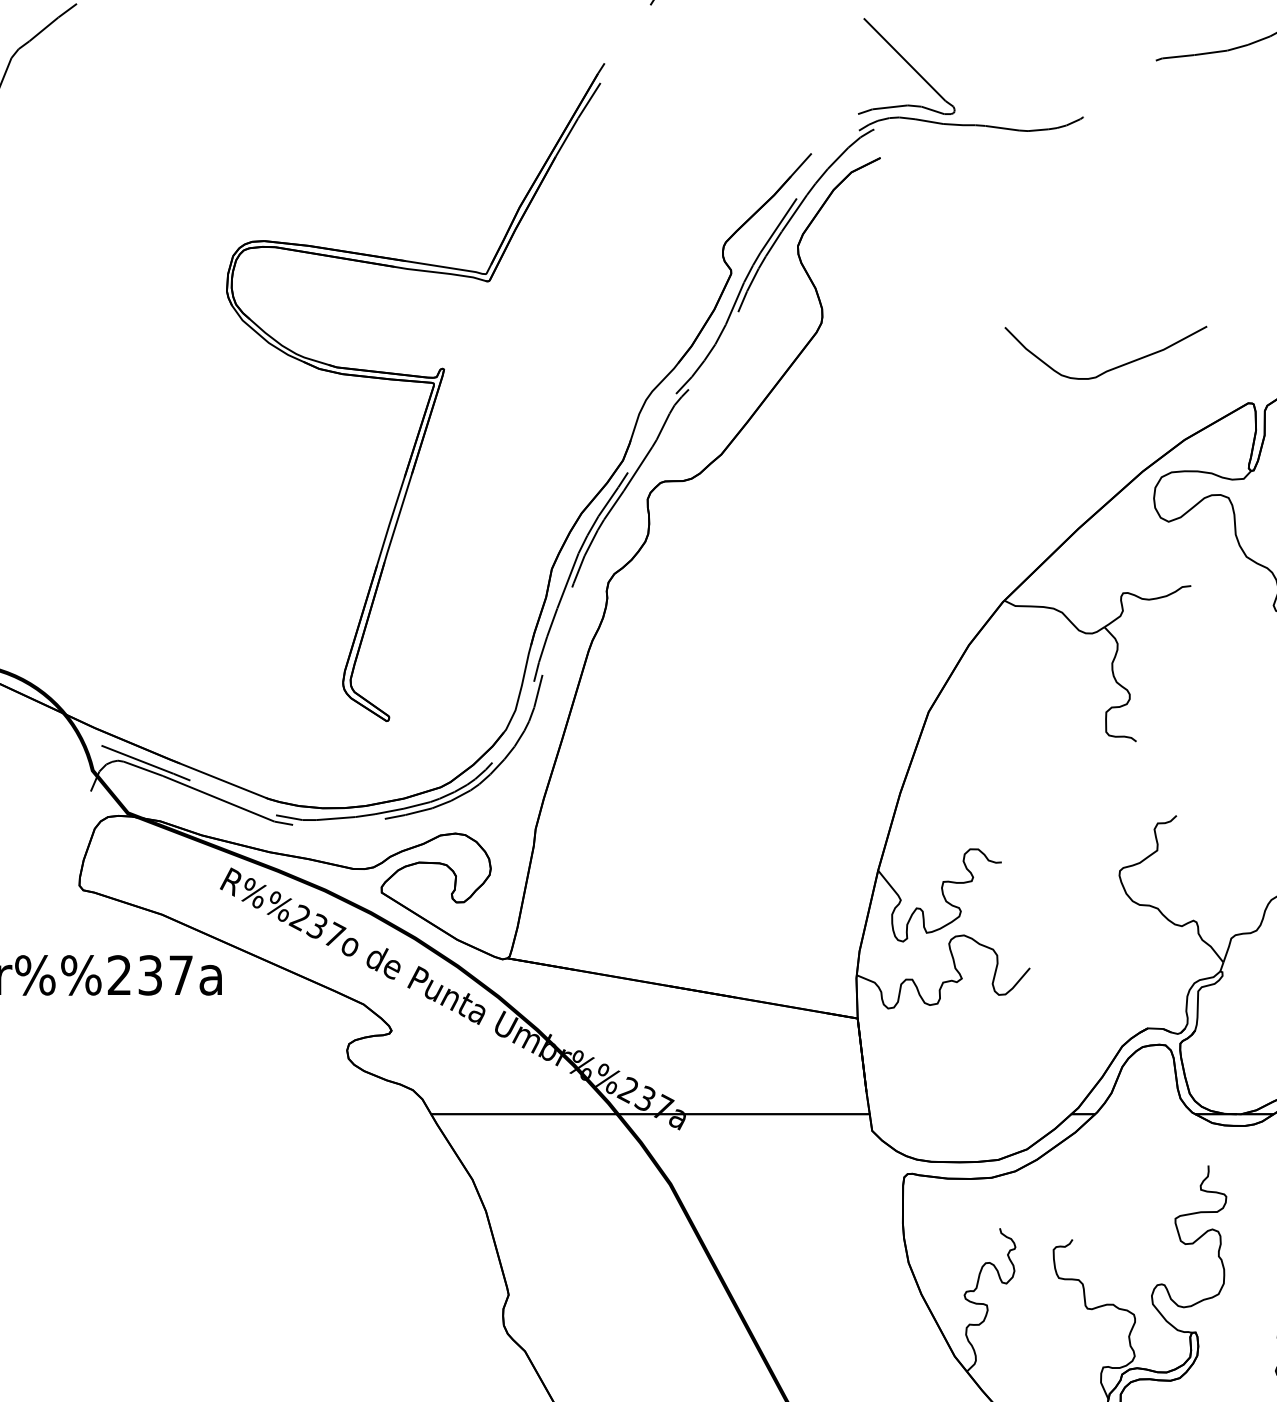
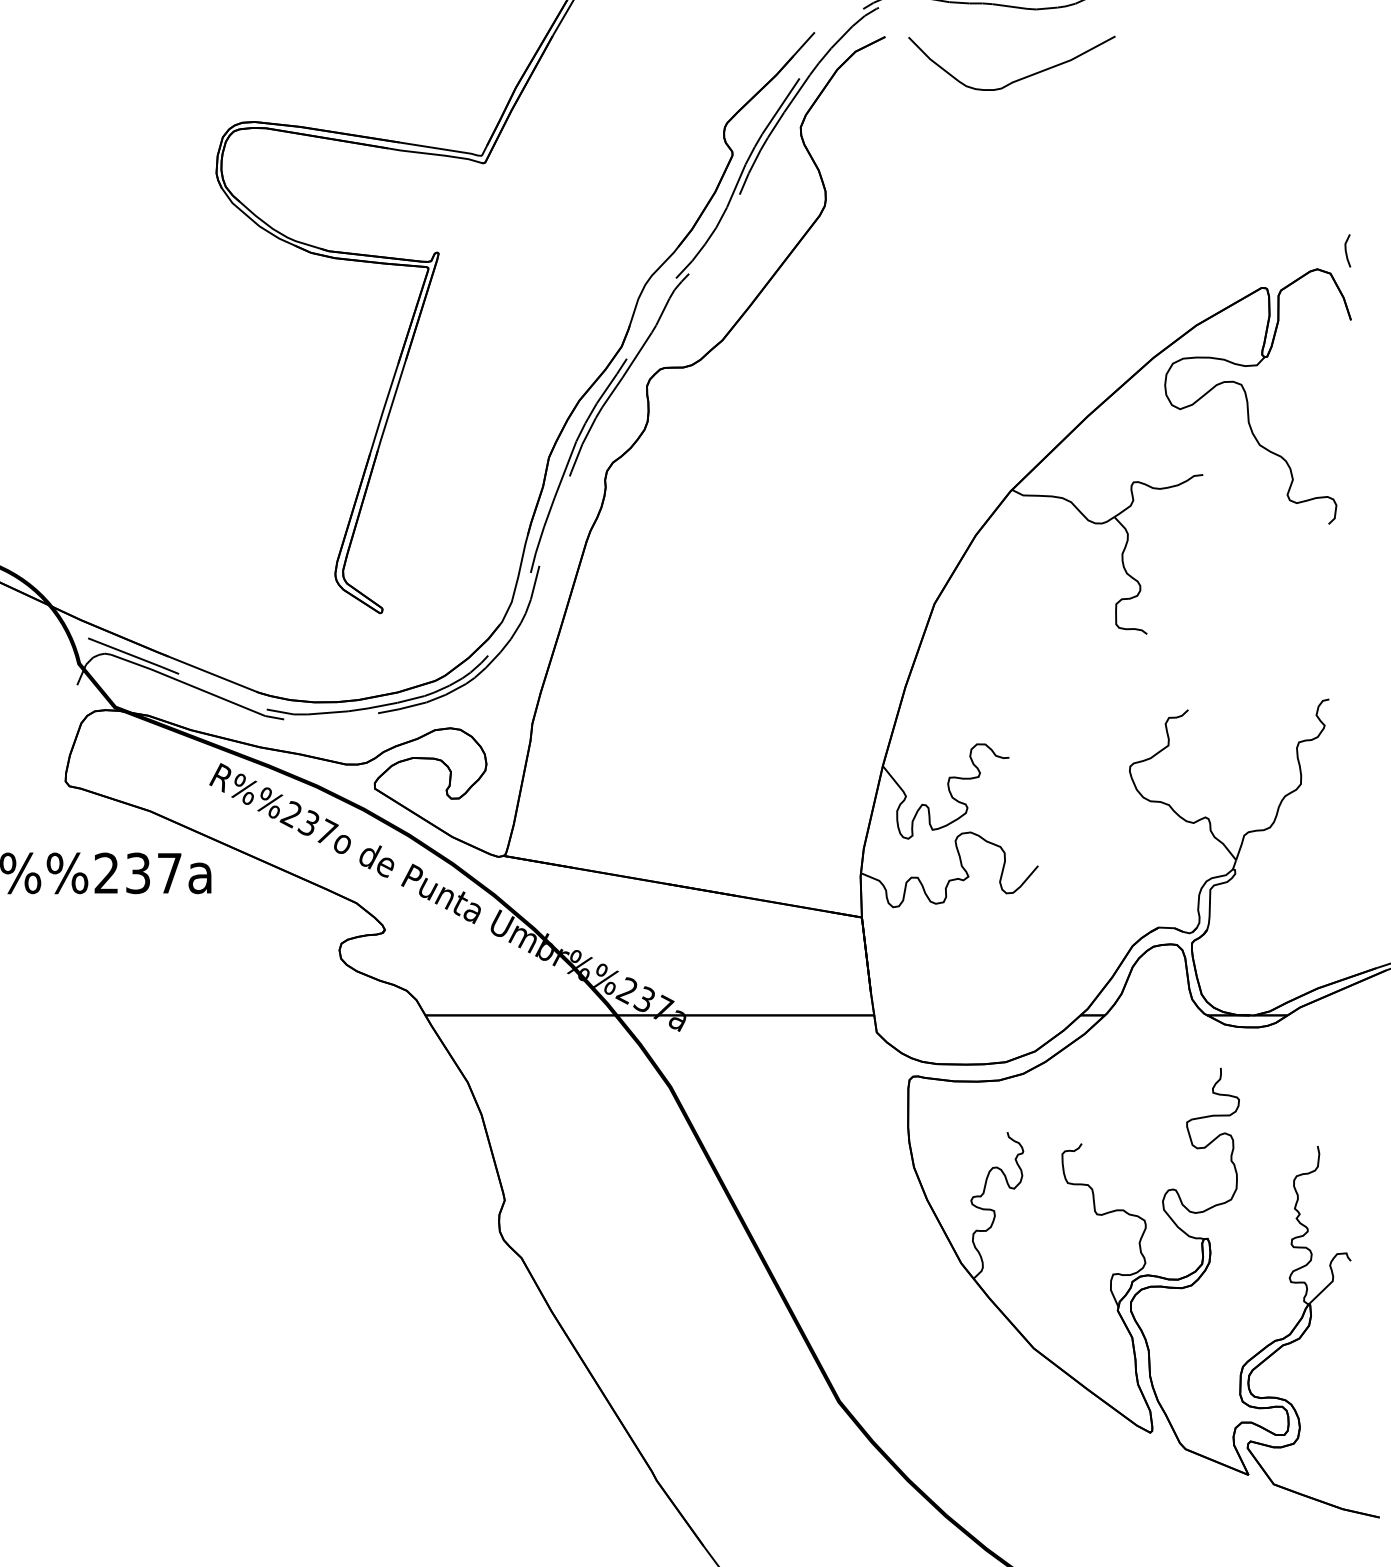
curve: (1113, 367) -> (1019, 78), moved

